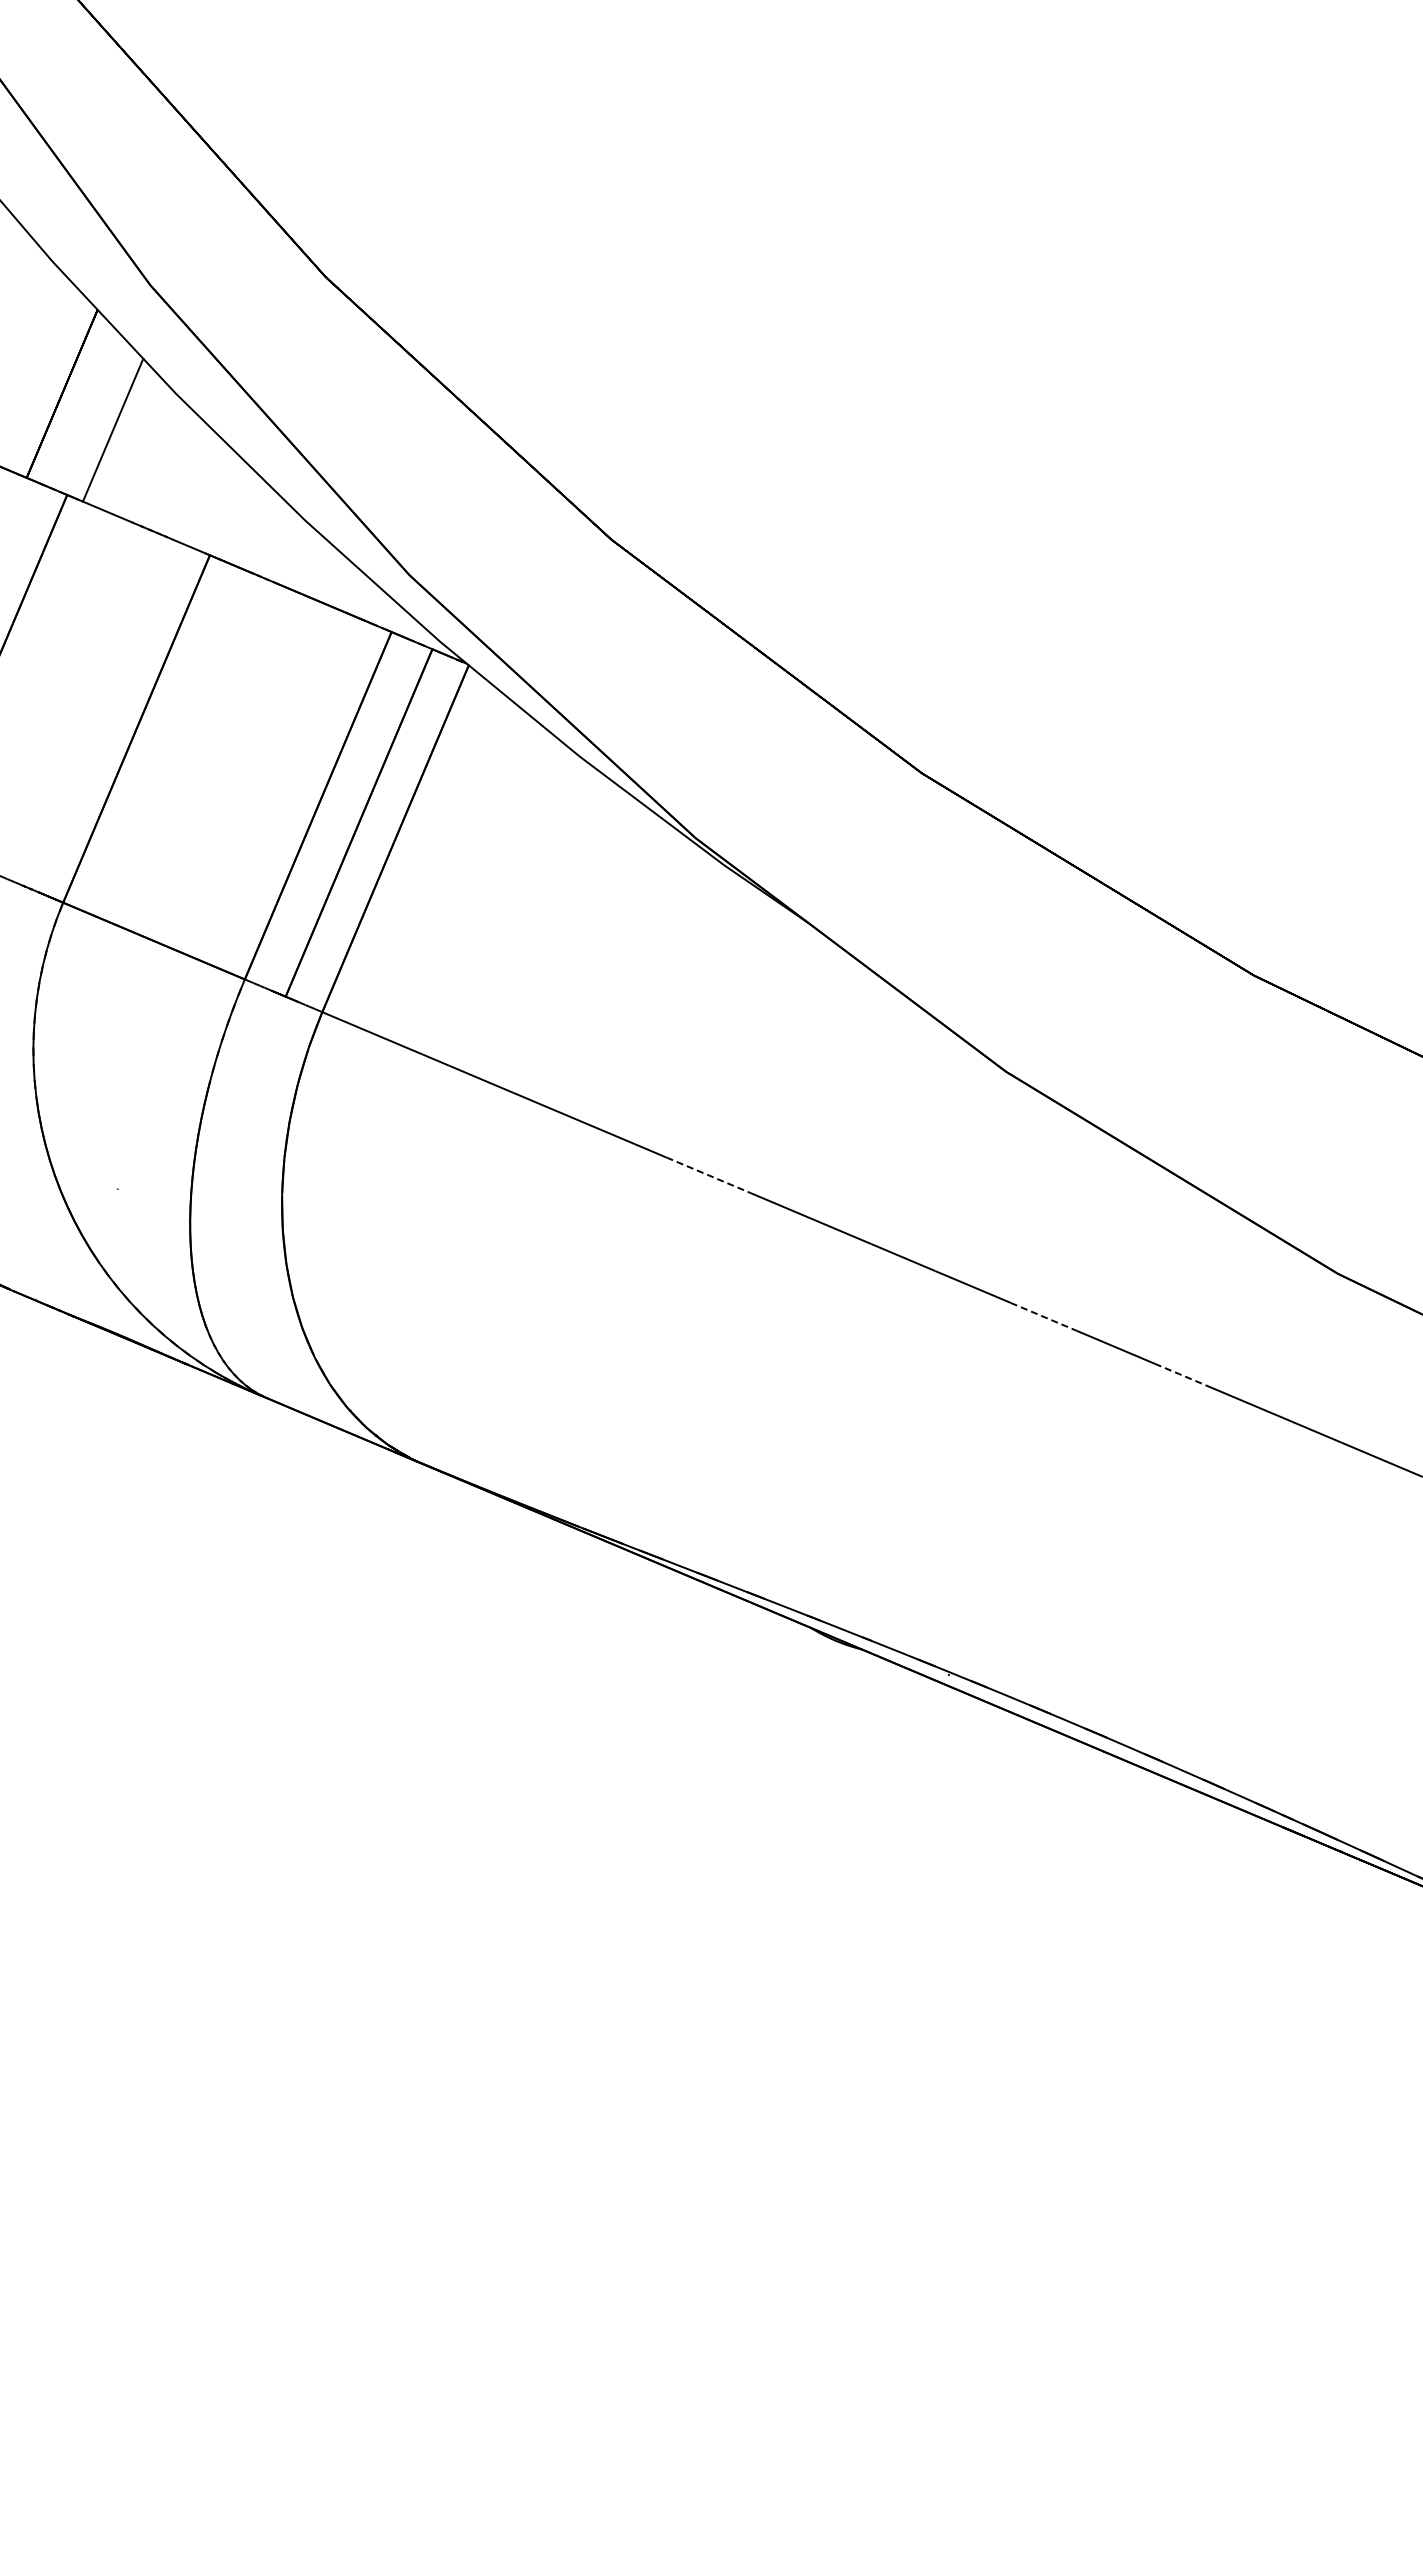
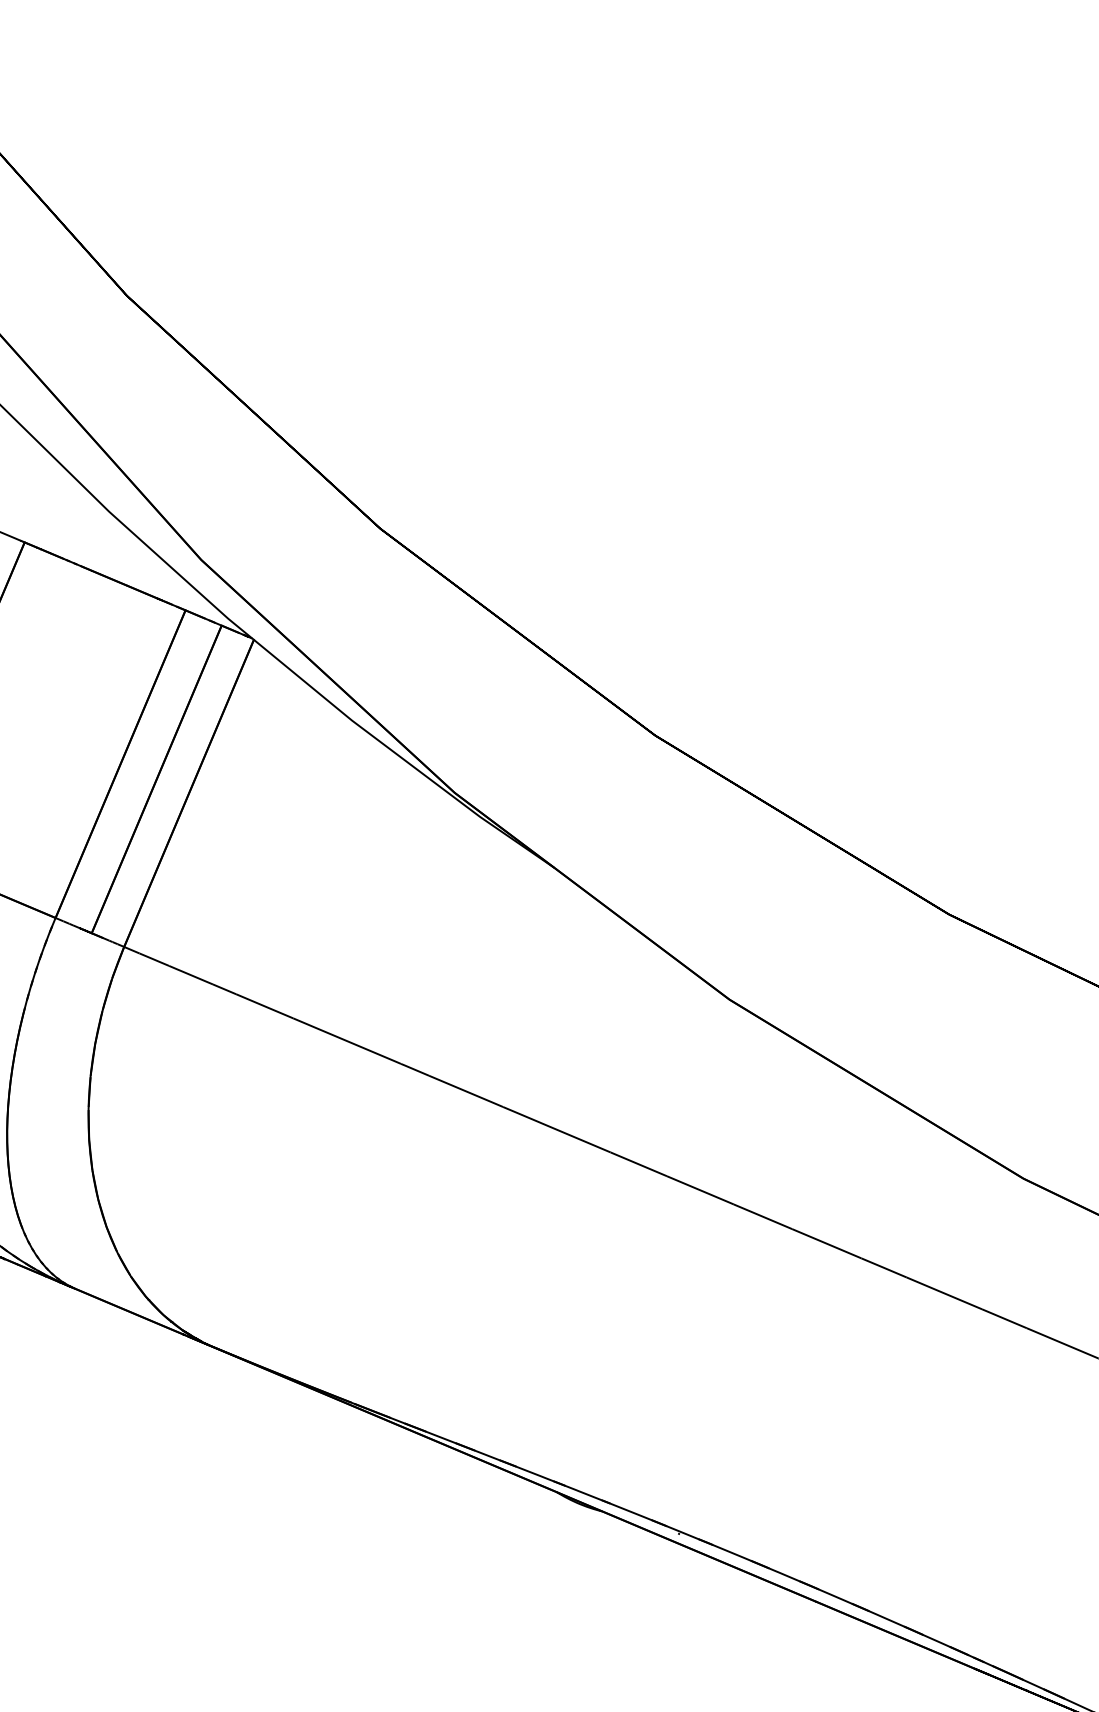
line: (708, 1175) -> (466, 1091), dashed -> solid
line: (1043, 1316) -> (762, 1216), dashed -> solid
line: (1180, 1374) -> (884, 1267), dashed -> solid

